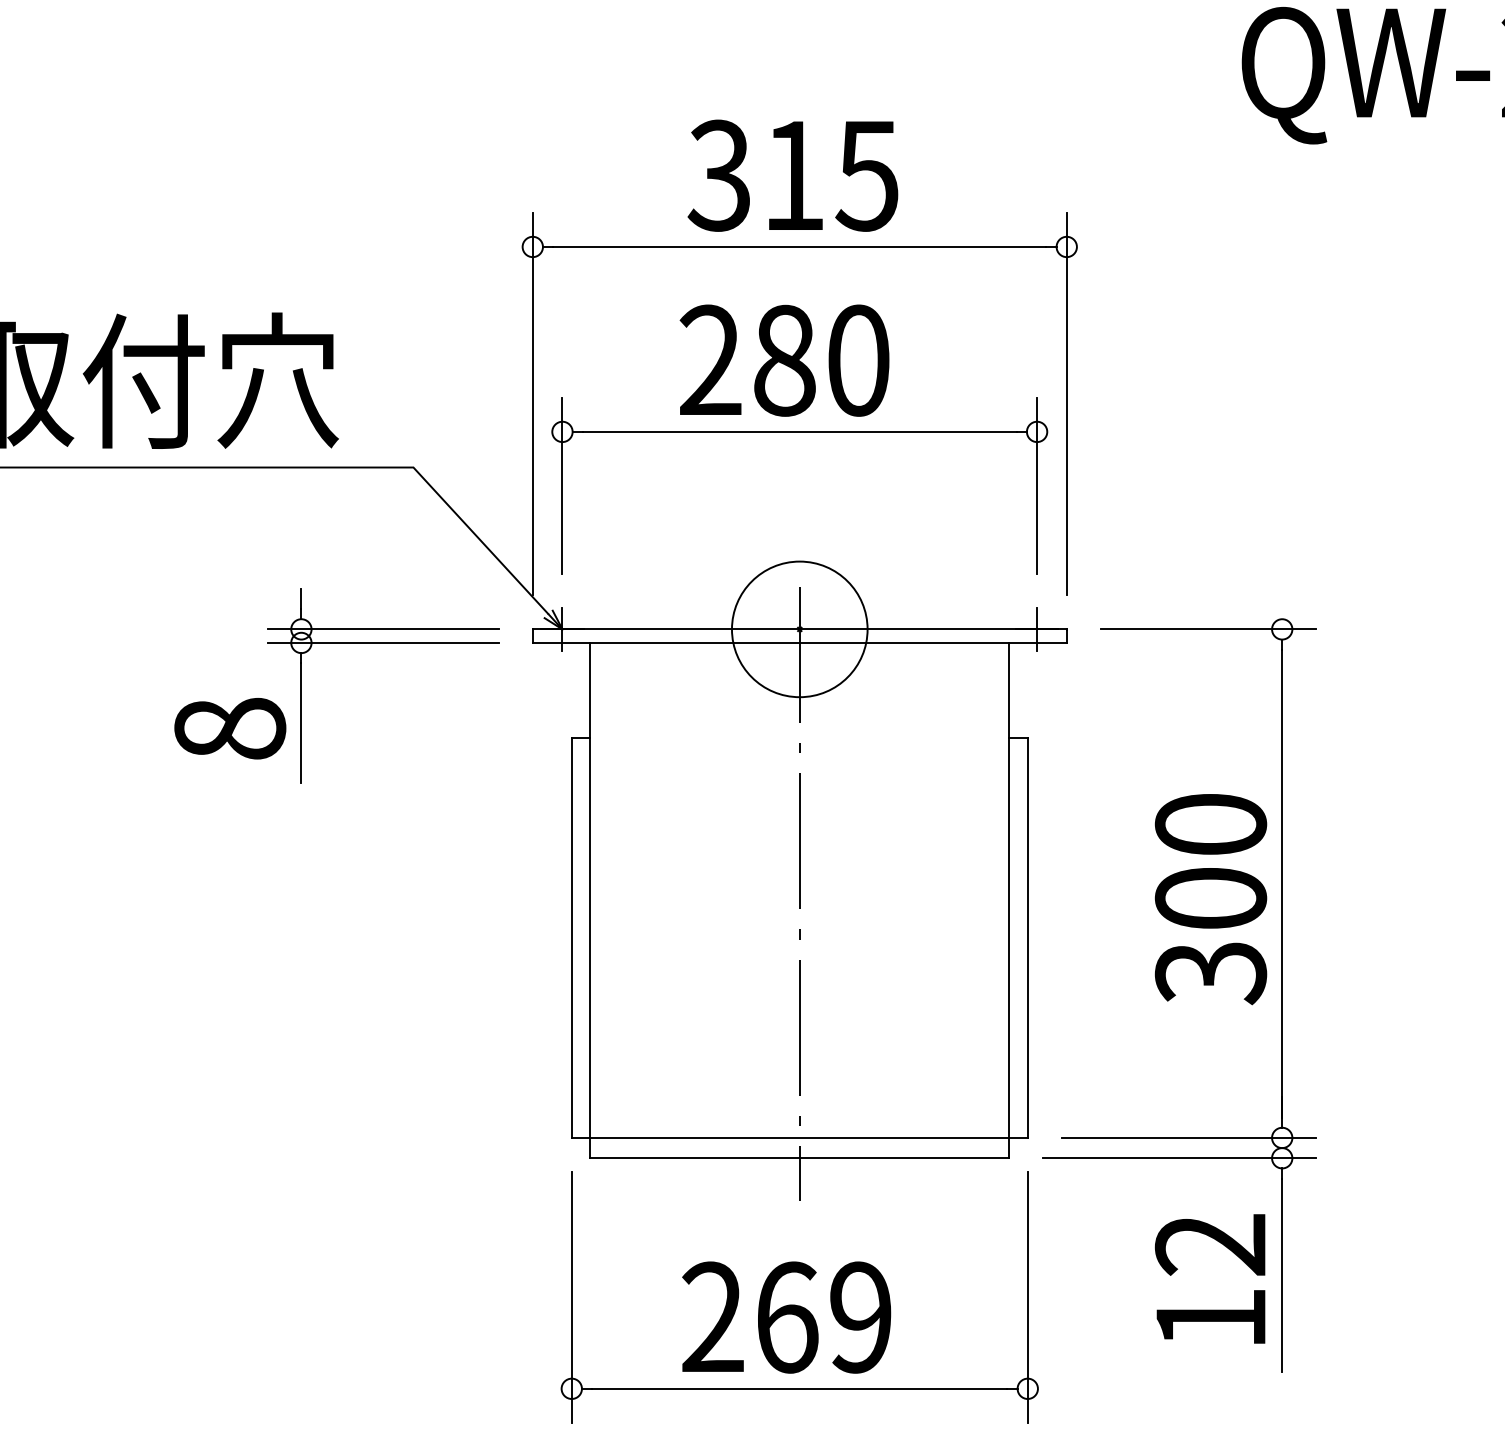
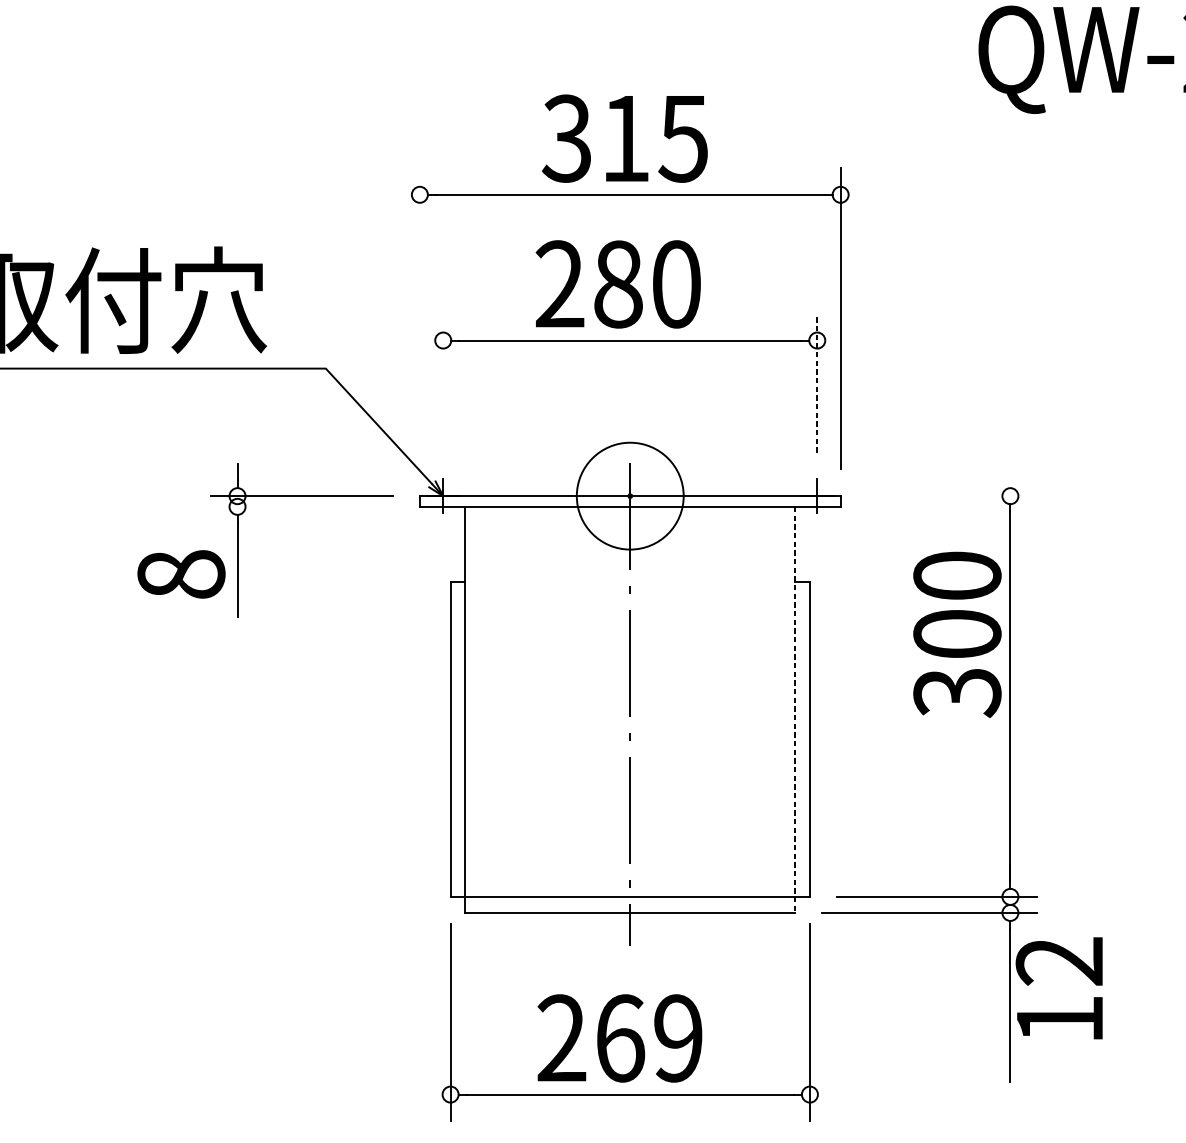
line: (532, 404) -> (419, 318), removed
line: (1037, 485) -> (817, 382), solid -> dashed
line: (562, 486) -> (443, 383), removed
line: (1208, 629) -> (952, 496), removed
line: (382, 642) -> (301, 506), removed
text: (1210, 899) -> (957, 634), moved
line: (1009, 900) -> (795, 709), solid -> dashed
text: (1209, 1278) -> (1058, 987), moved

